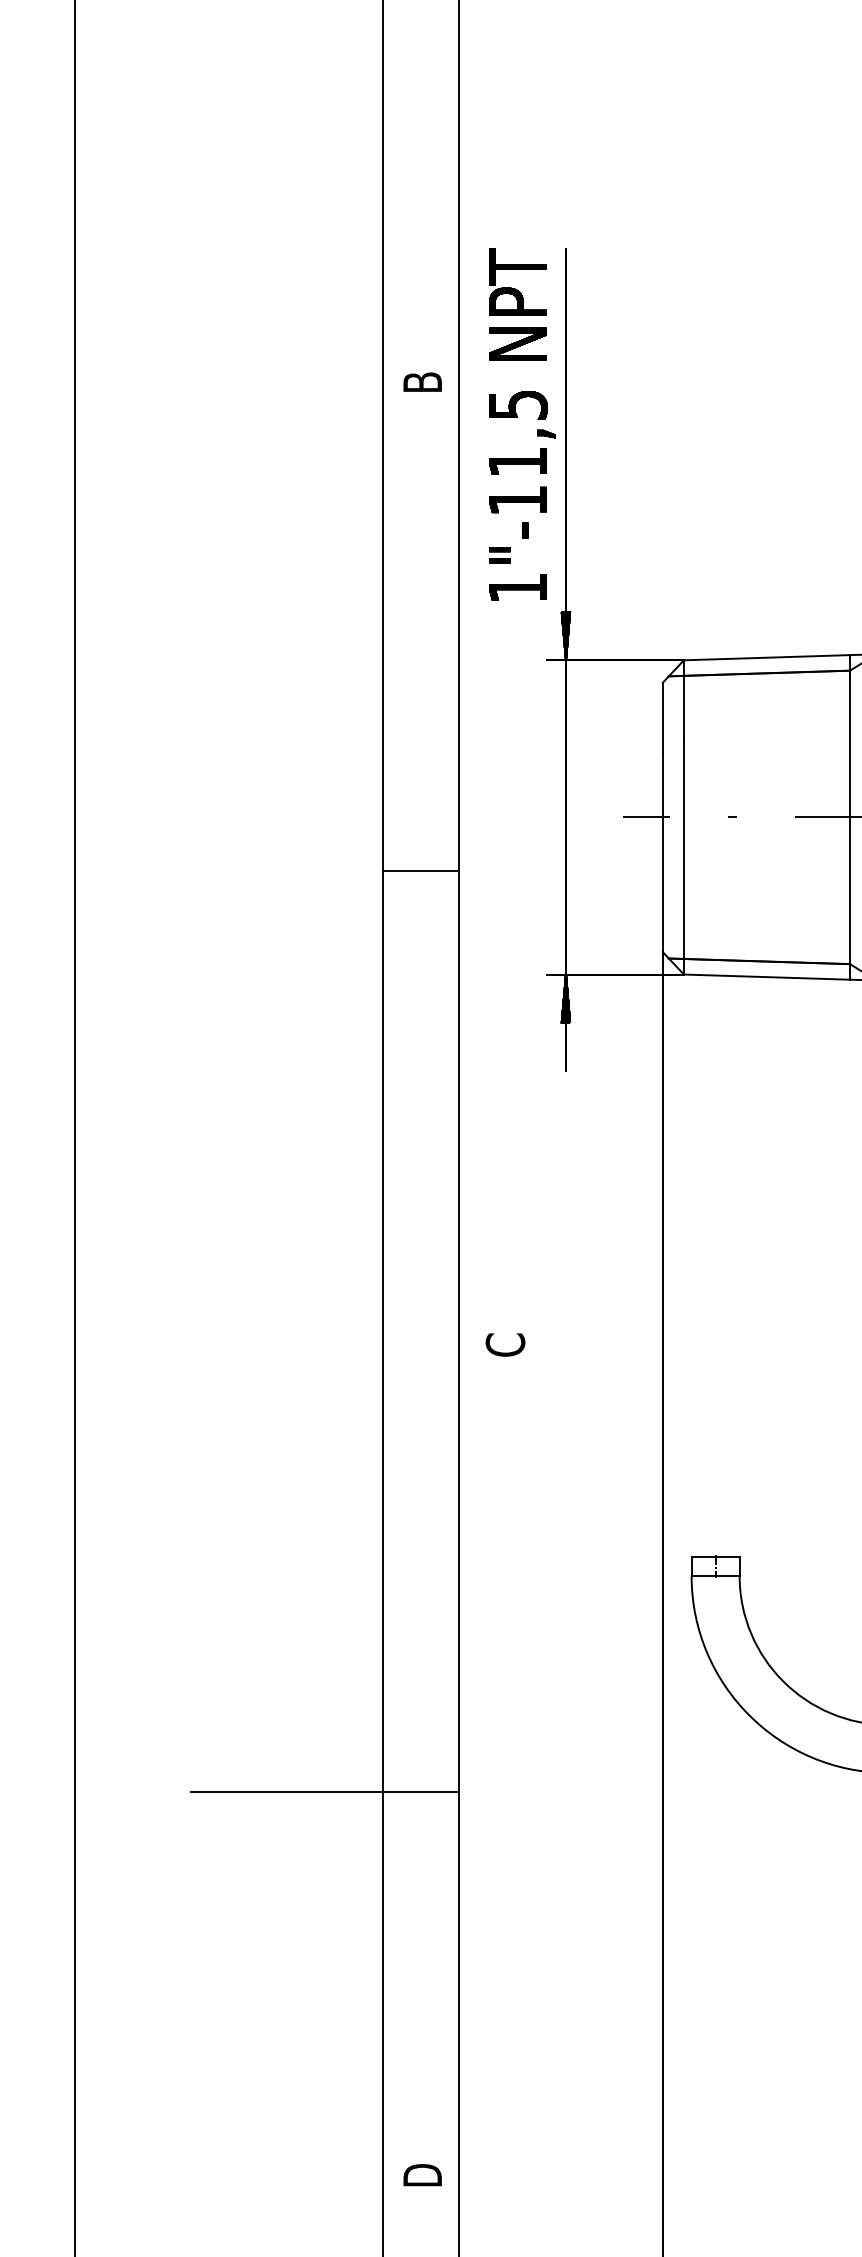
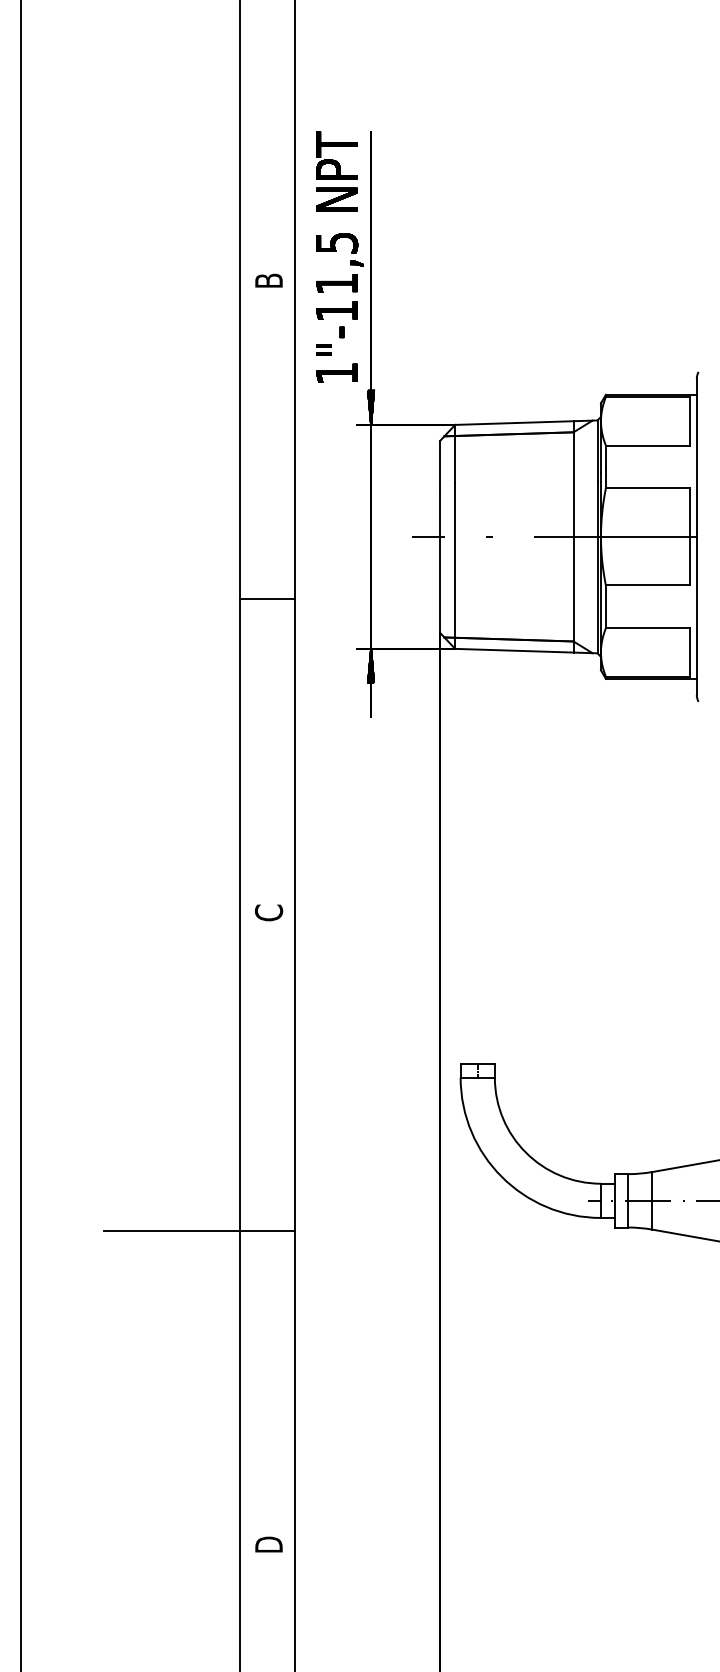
text: (422, 381) -> (268, 280), moved
line: (420, 871) -> (267, 599), moved
text: (504, 1344) -> (268, 912), moved
text: (422, 2175) -> (268, 1544), moved

